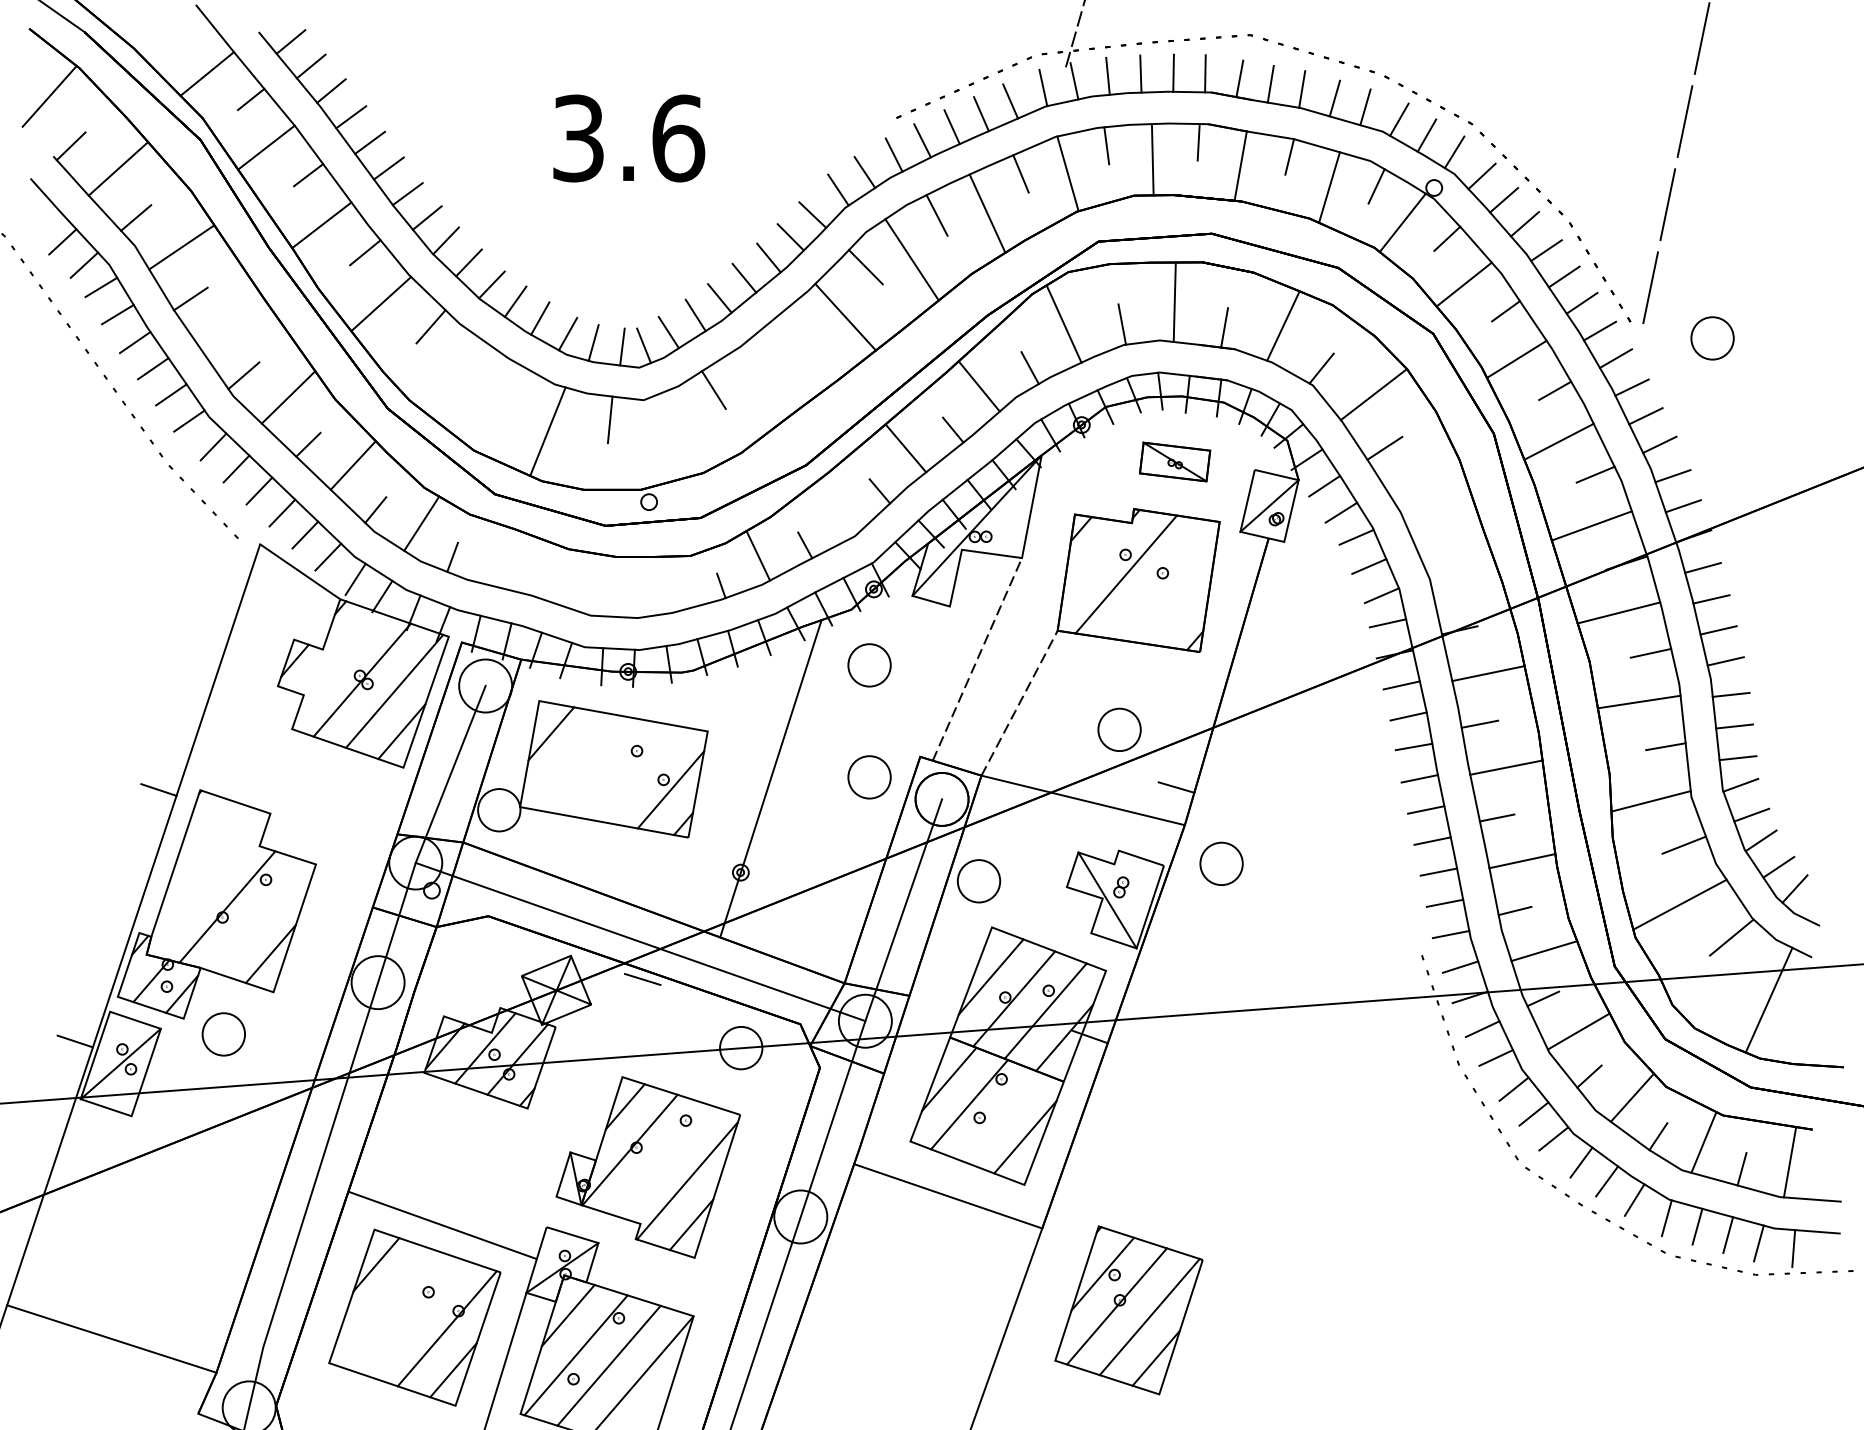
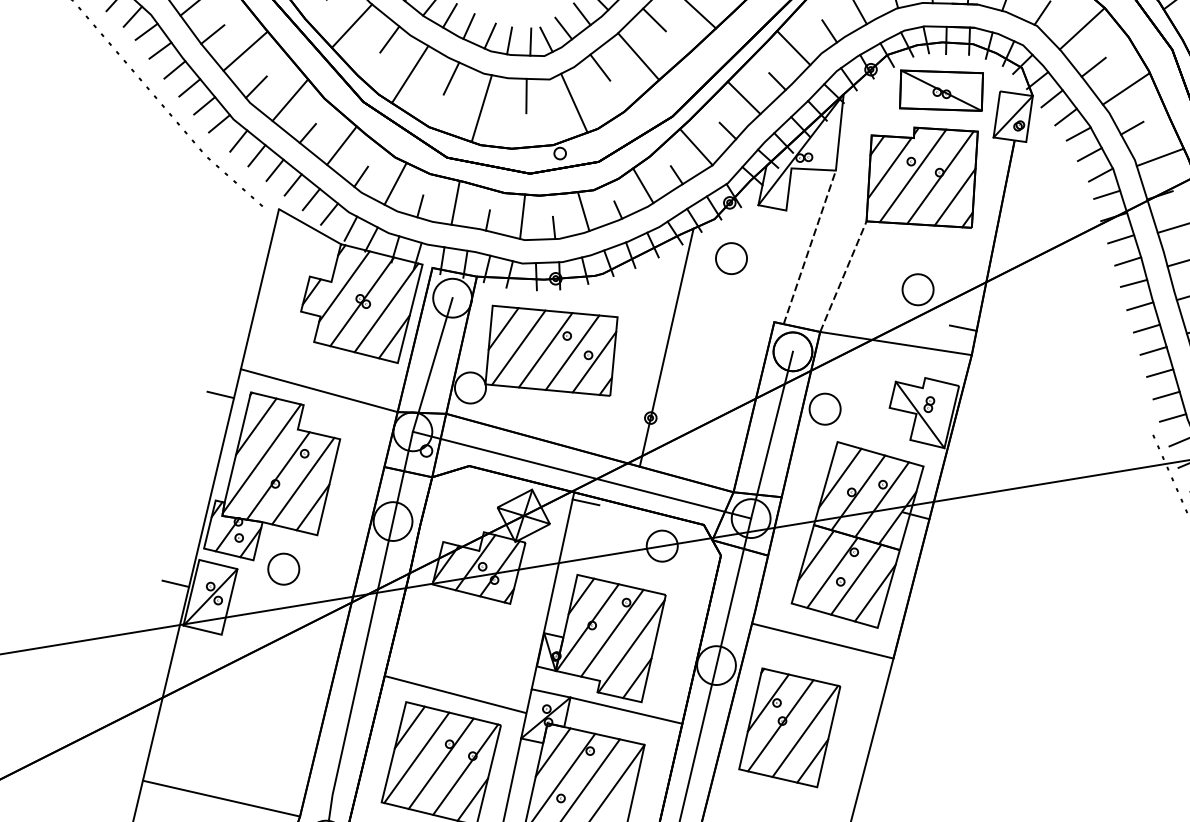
line: (233, 325) -> (245, 51), added
line: (793, 331) -> (654, 19), added
line: (454, 376) -> (410, 74), added
line: (767, 379) -> (638, 56), added
line: (509, 387) -> (450, 78), added
line: (673, 434) -> (573, 102), added
part: (1174, 461) -> (941, 90), size x1.67
line: (1426, 481) -> (1126, 88), added
line: (835, 509) -> (696, 147), added
line: (1429, 535) -> (1131, 128), added
line: (500, 556) -> (455, 202), added
line: (1095, 561) -> (889, 168), added
line: (1464, 578) -> (1160, 157), added
line: (1163, 580) -> (940, 177), added
line: (590, 583) -> (522, 216), added
line: (673, 583) -> (583, 211), added
line: (542, 584) -> (487, 220), added
line: (631, 602) -> (553, 227), added
line: (1180, 608) -> (954, 197), added
line: (339, 657) -> (344, 286), added
line: (569, 760) -> (518, 347), added
line: (605, 767) -> (545, 350), added
line: (642, 774) -> (572, 352), added
part: (869, 777) -> (738, 340), removed
line: (293, 795) -> (319, 390), added
line: (203, 837) -> (256, 426), added
part: (1221, 863) -> (1000, 380), removed
line: (206, 881) -> (261, 458), added
line: (260, 916) -> (303, 480), added
line: (586, 1095) -> (552, 590), added
line: (1000, 1116) -> (855, 579), added
line: (662, 1160) -> (611, 633), added
line: (672, 1267) -> (626, 710), added
line: (381, 1306) -> (416, 757), added
part: (1128, 1310) -> (789, 727), moved
line: (414, 1317) -> (441, 763), added

